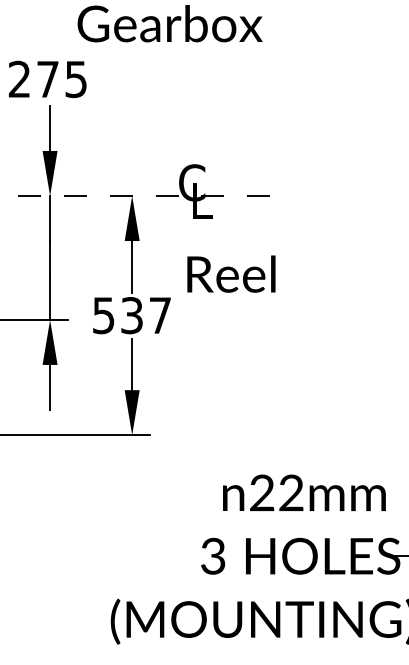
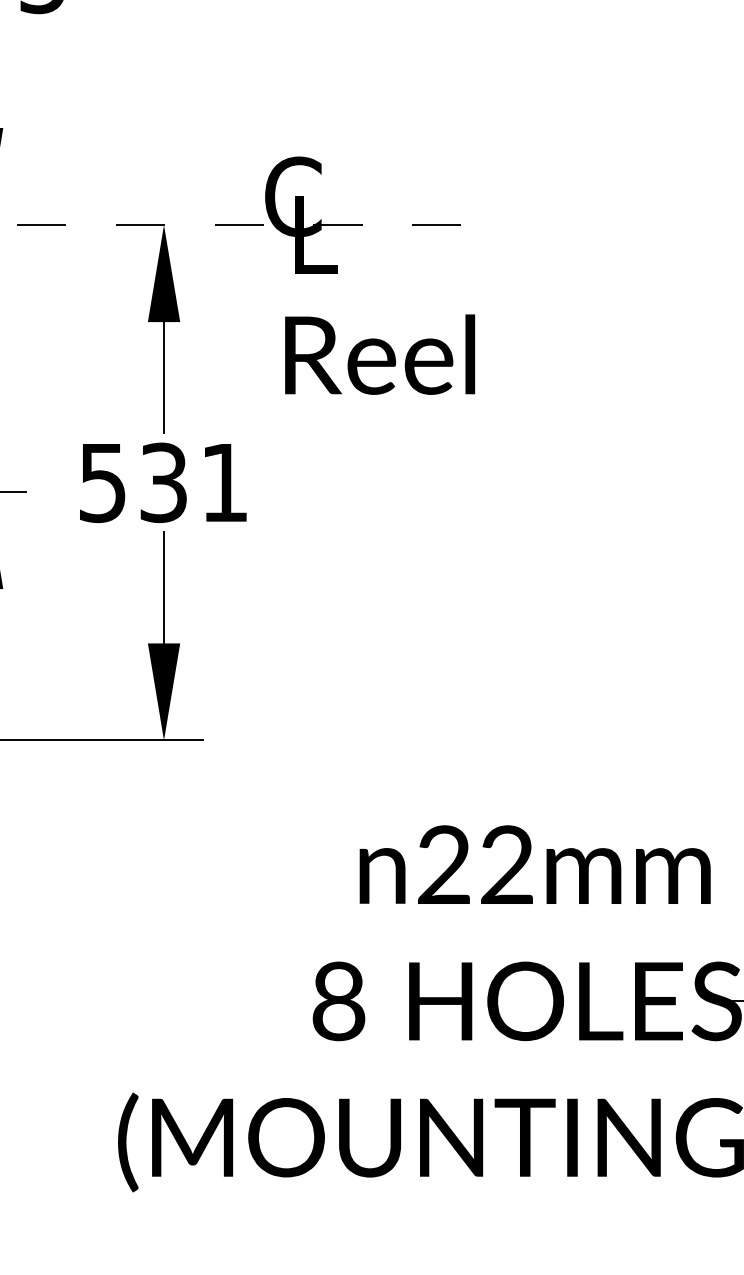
text: (231, 273) -> (380, 353), moved
text: (160, 315) -> (225, 482), 537 -> 531
text: (213, 556) -> (339, 1001), 3 -> 8

